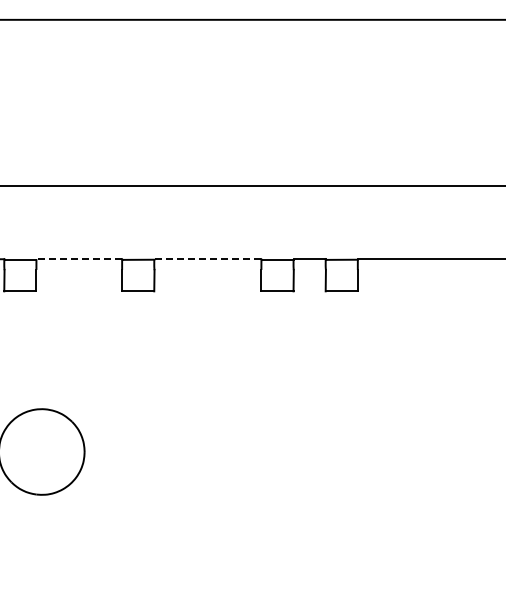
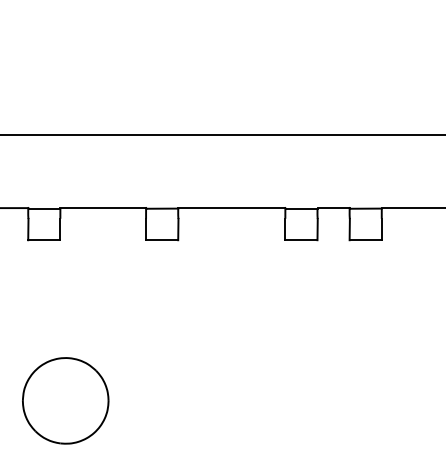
line: (79, 259) -> (103, 208), dashed -> solid
line: (207, 259) -> (231, 208), dashed -> solid

